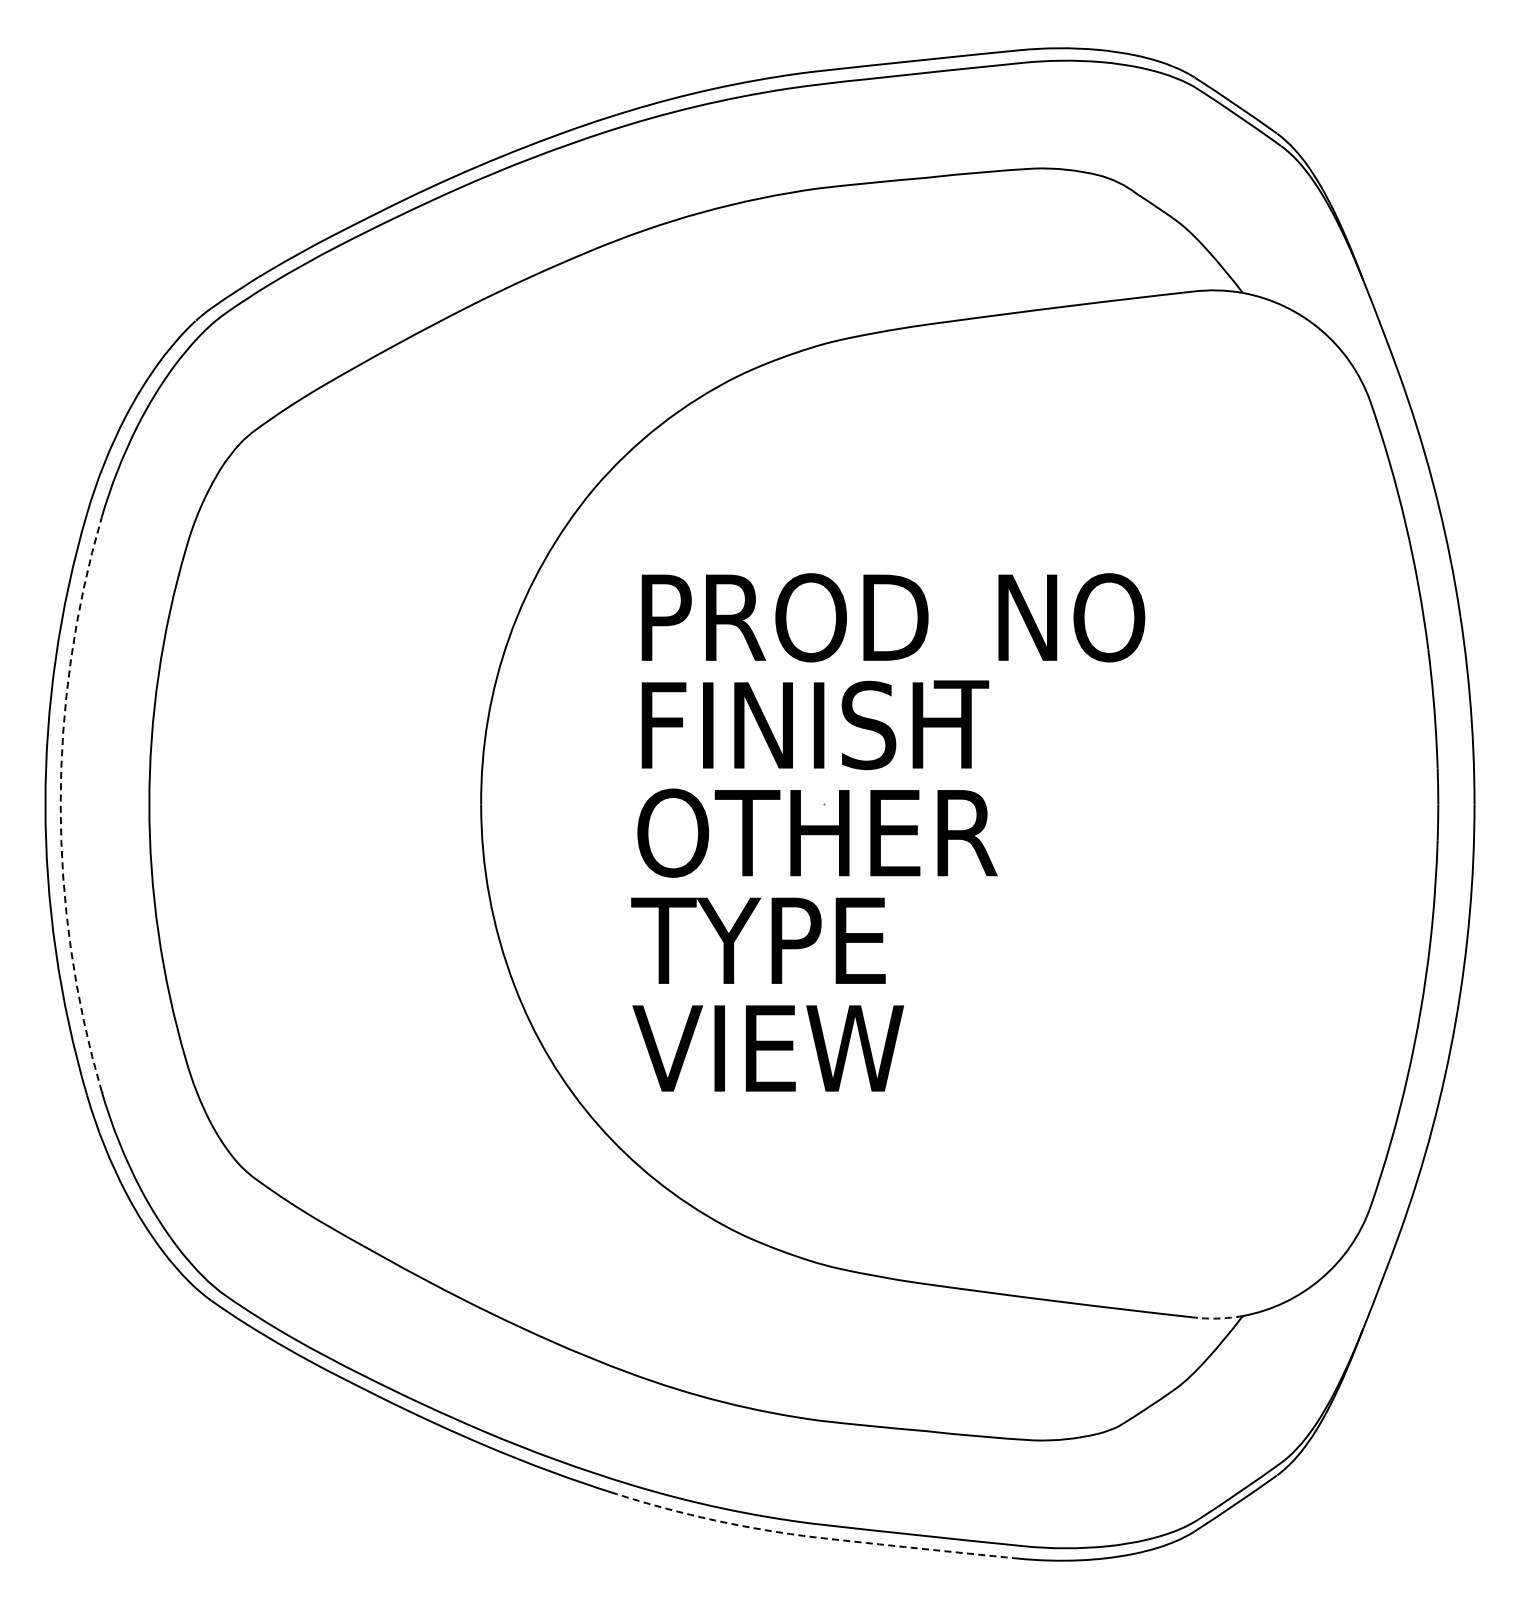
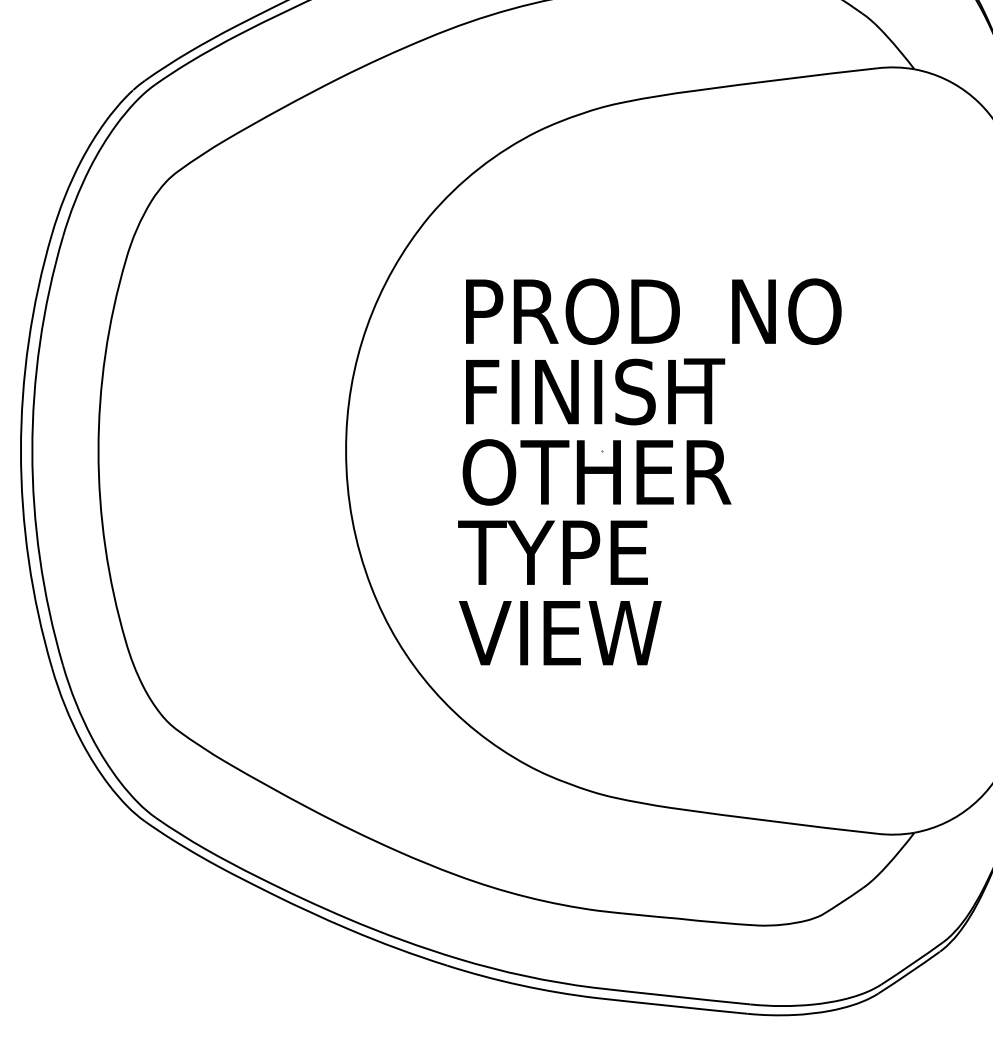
line: (60, 804) -> (32, 451), dashed -> solid
line: (1217, 1318) -> (895, 834), dashed -> solid
line: (813, 1537) -> (594, 998), dashed -> solid

